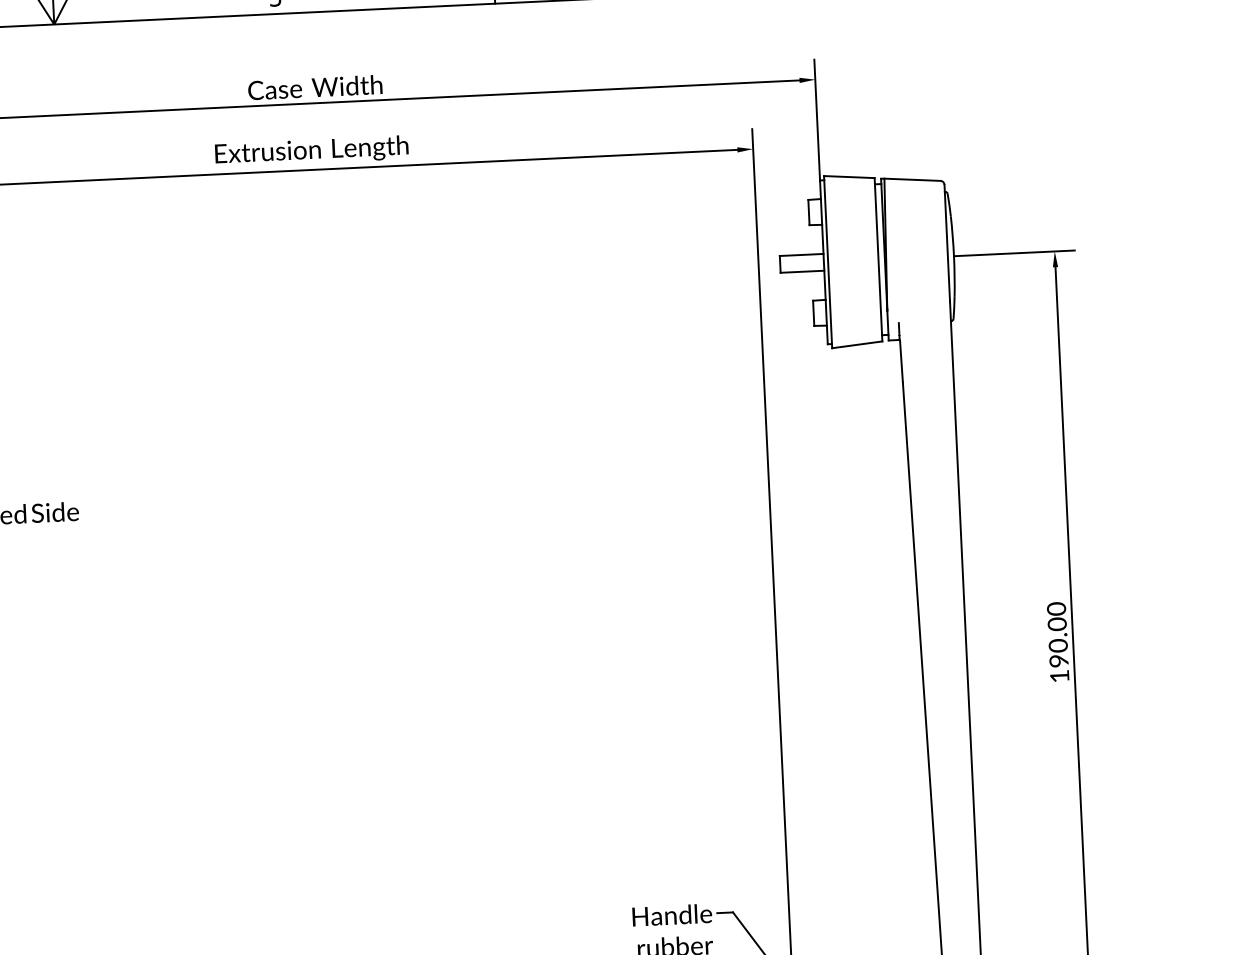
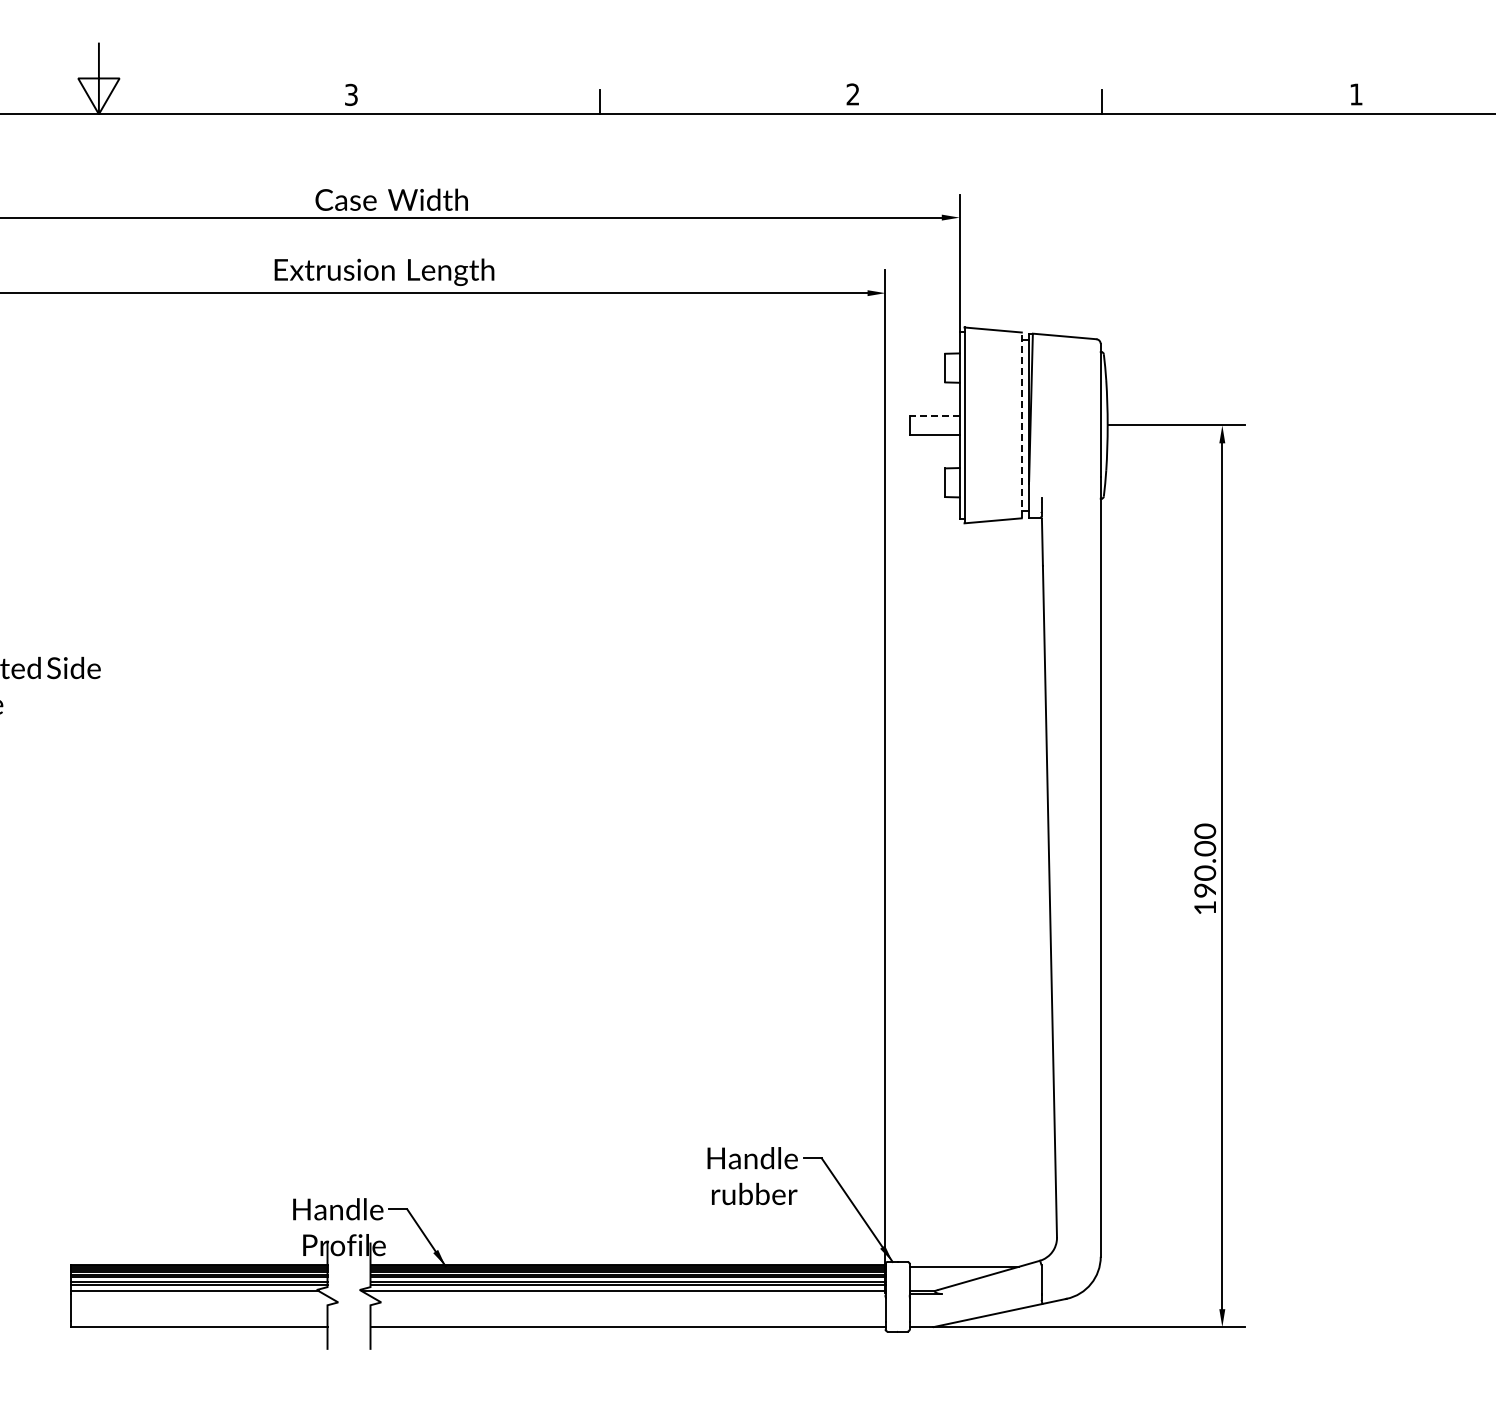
line: (801, 254) -> (934, 415), solid -> dashed
line: (878, 259) -> (1021, 425), solid -> dashed

